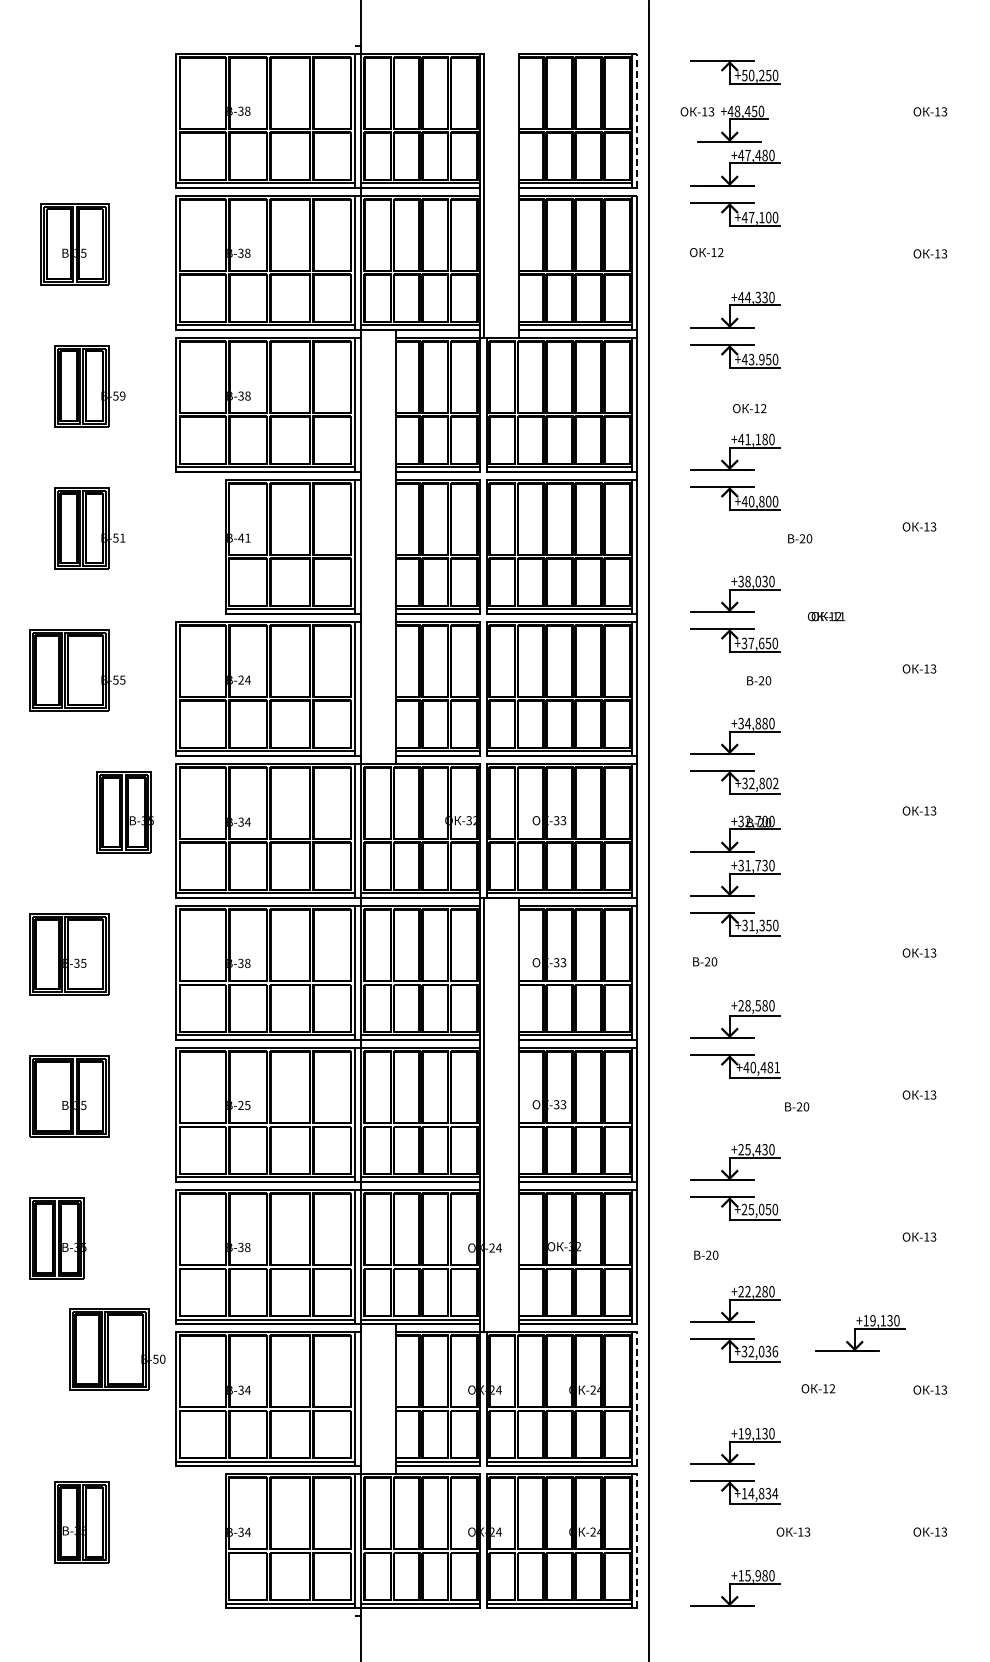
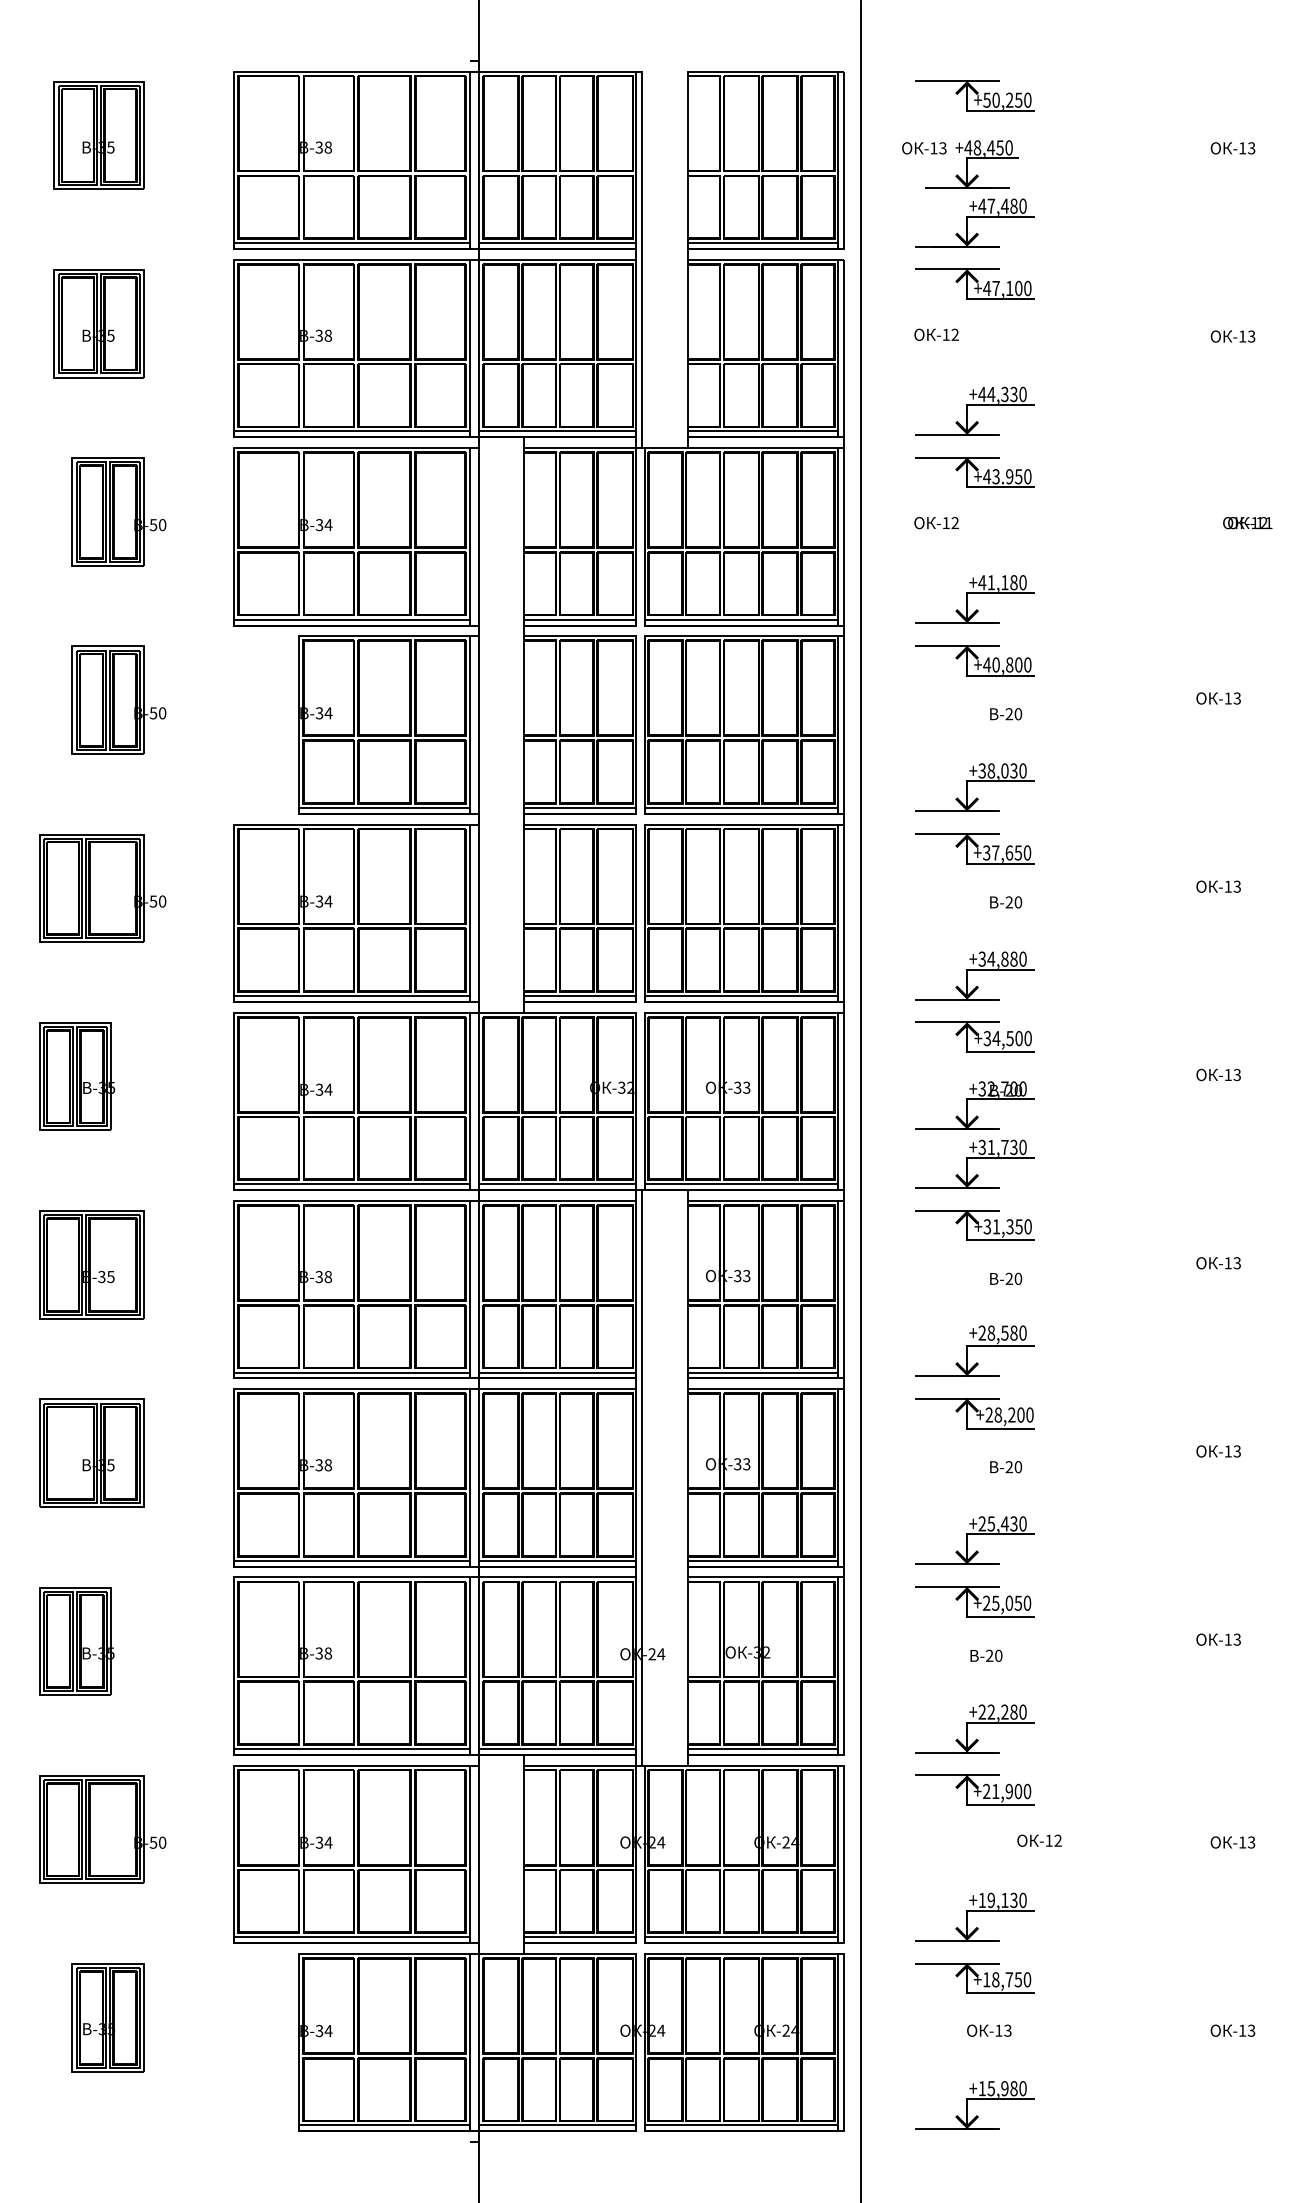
part: (74, 102) -> (98, 135), added
line: (636, 120) -> (843, 159), dashed -> solid
text: (122, 395) -> (162, 524), -59 -> -50
text: (247, 395) -> (327, 524), -38 -> -34
text: (749, 408) -> (936, 522), moved
text: (122, 537) -> (162, 712), -51 -> -50
text: (244, 537) -> (323, 712), -41 -> -34
text: (800, 538) -> (1006, 713), moved
text: (825, 616) -> (1246, 522), moved
text: (122, 679) -> (162, 900), -55 -> -50
text: (240, 680) -> (318, 902), -24 -> -34
text: (763, 783) -> (1011, 1038), +32,802 -> +34,500
part: (124, 812) -> (76, 1076), moved
text: (705, 961) -> (1006, 1278), moved
text: (761, 1067) -> (1009, 1414), +40,481 -> +28,200
text: (244, 1105) -> (323, 1465), -25 -> -38
text: (797, 1106) -> (1006, 1466), moved
text: (706, 1254) -> (986, 1654), moved
part: (860, 1333) -> (1140, 1767), removed
part: (117, 1349) -> (102, 1829), moved
text: (759, 1351) -> (1006, 1791), +32,036 -> +21,900
text: (818, 1388) -> (1039, 1840), moved
line: (636, 1399) -> (843, 1854), dashed -> solid
text: (763, 1493) -> (1011, 1979), +14,834 -> +18,750
text: (793, 1531) -> (989, 2029), moved
line: (636, 1541) -> (843, 2043), dashed -> solid

